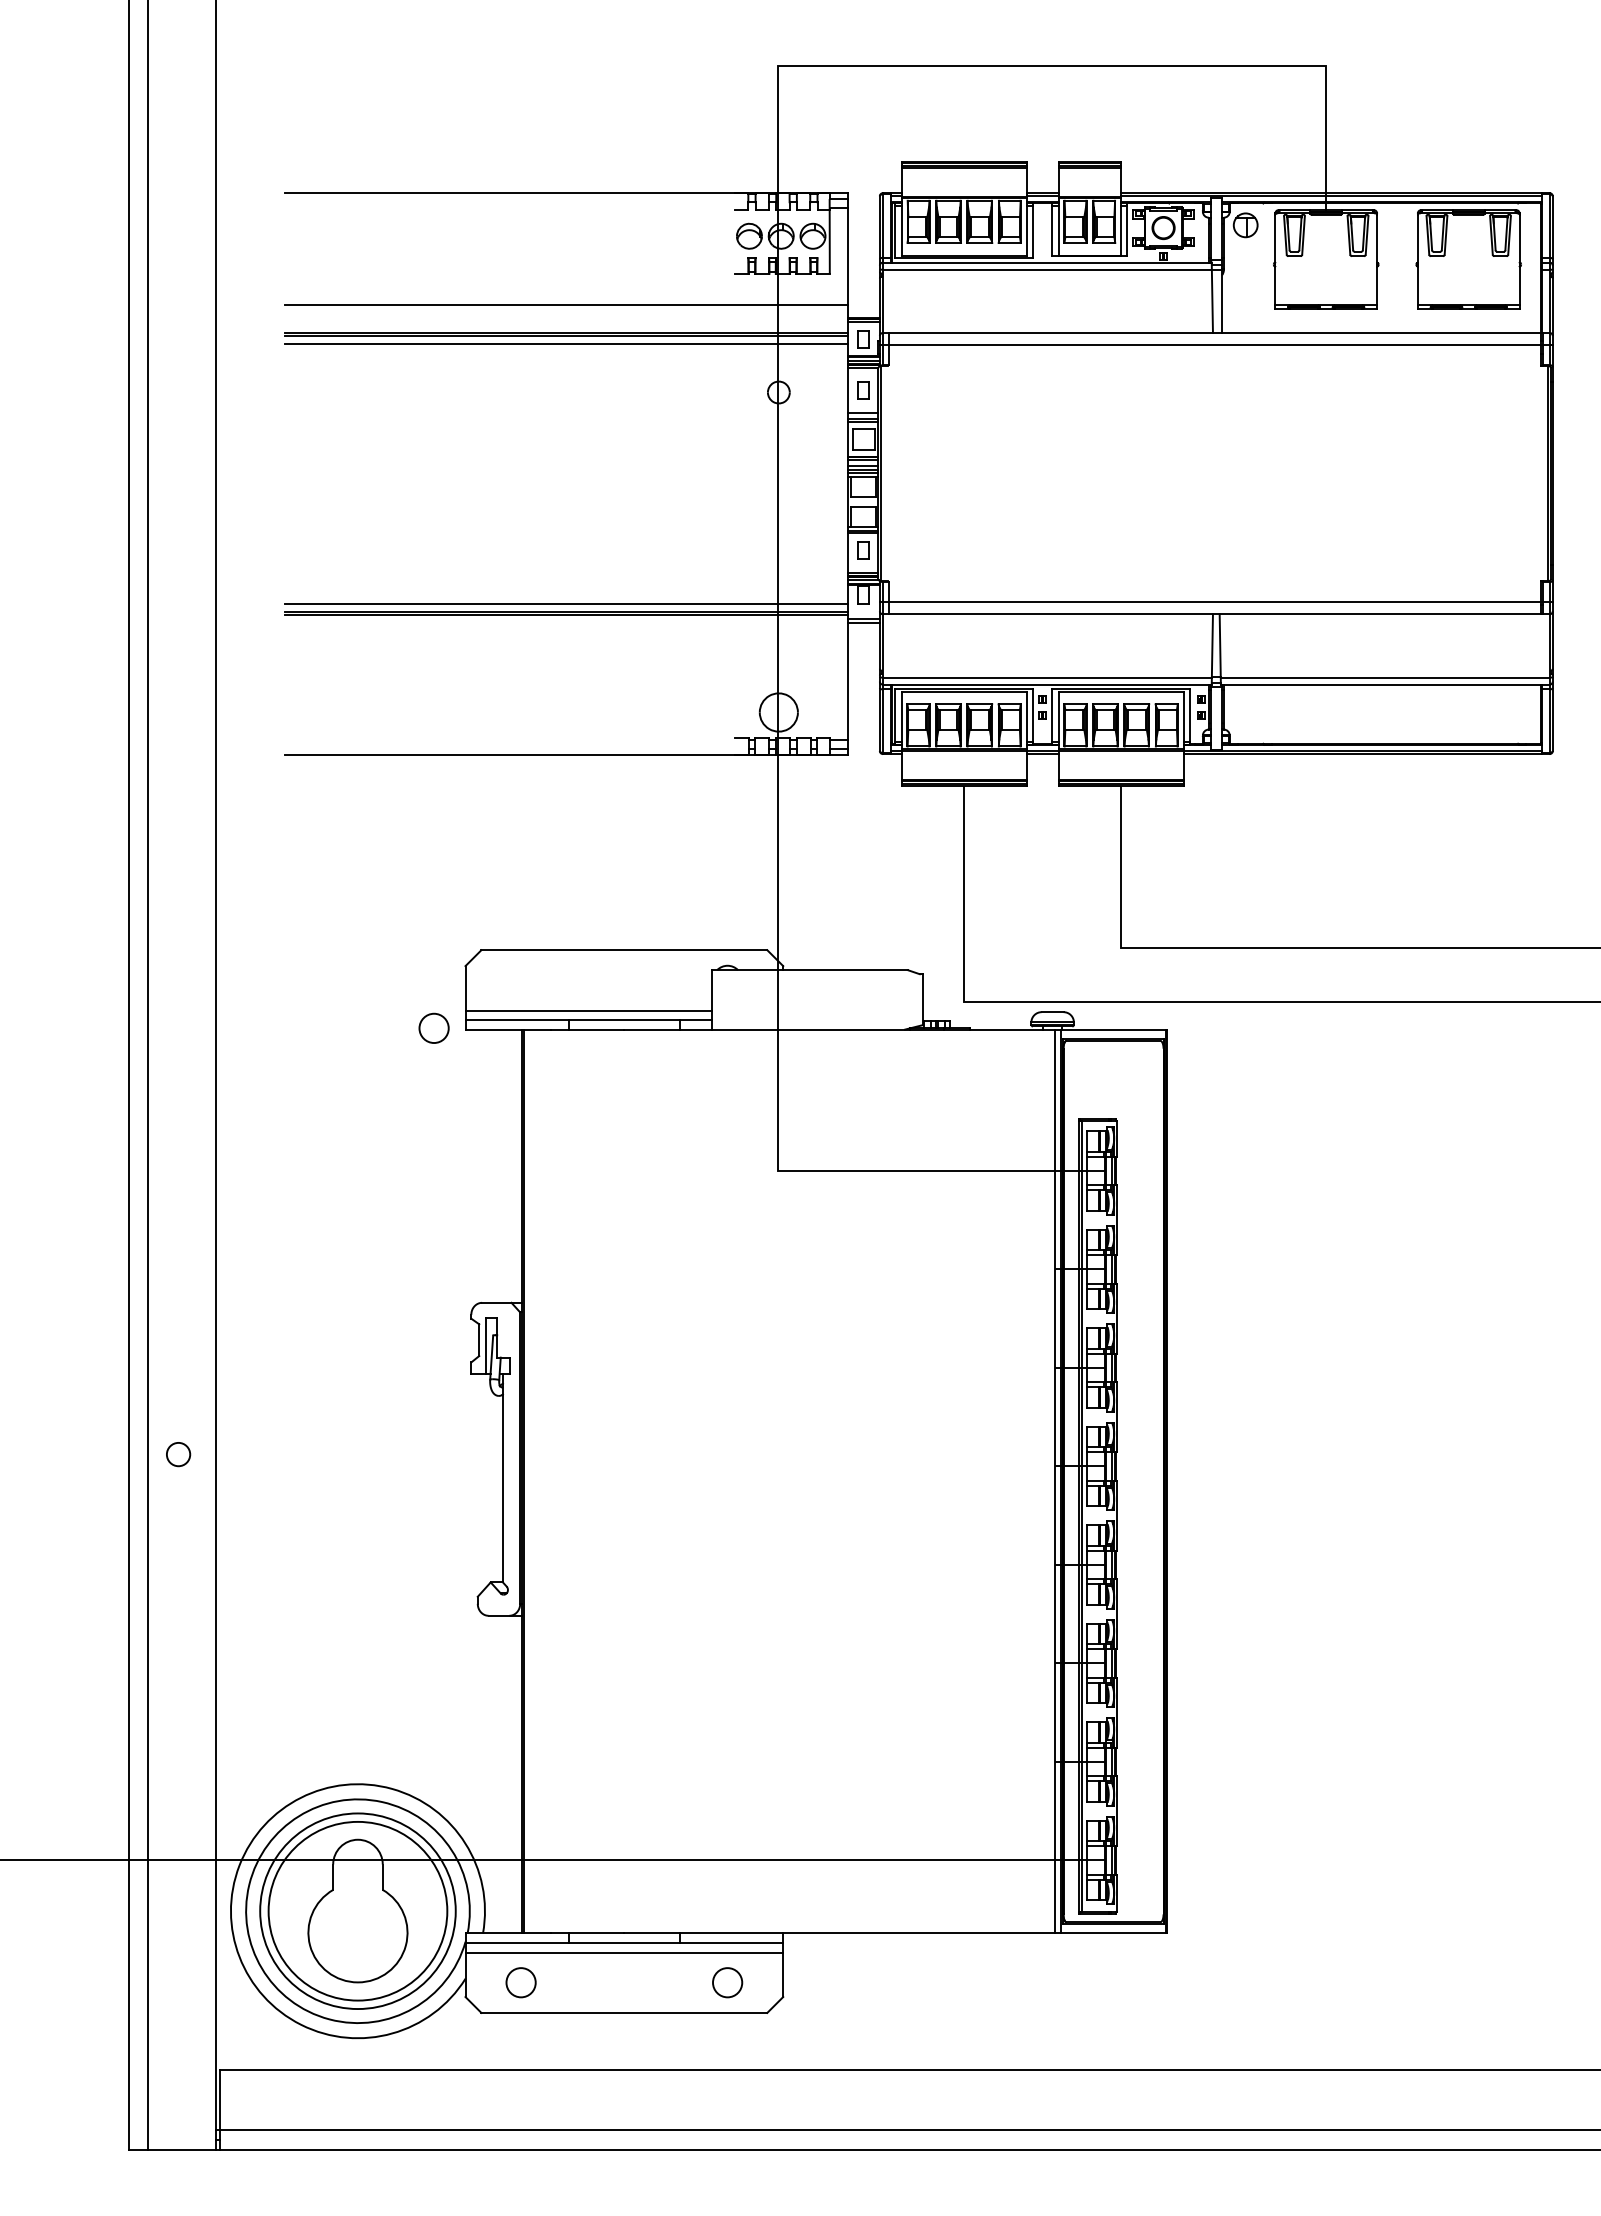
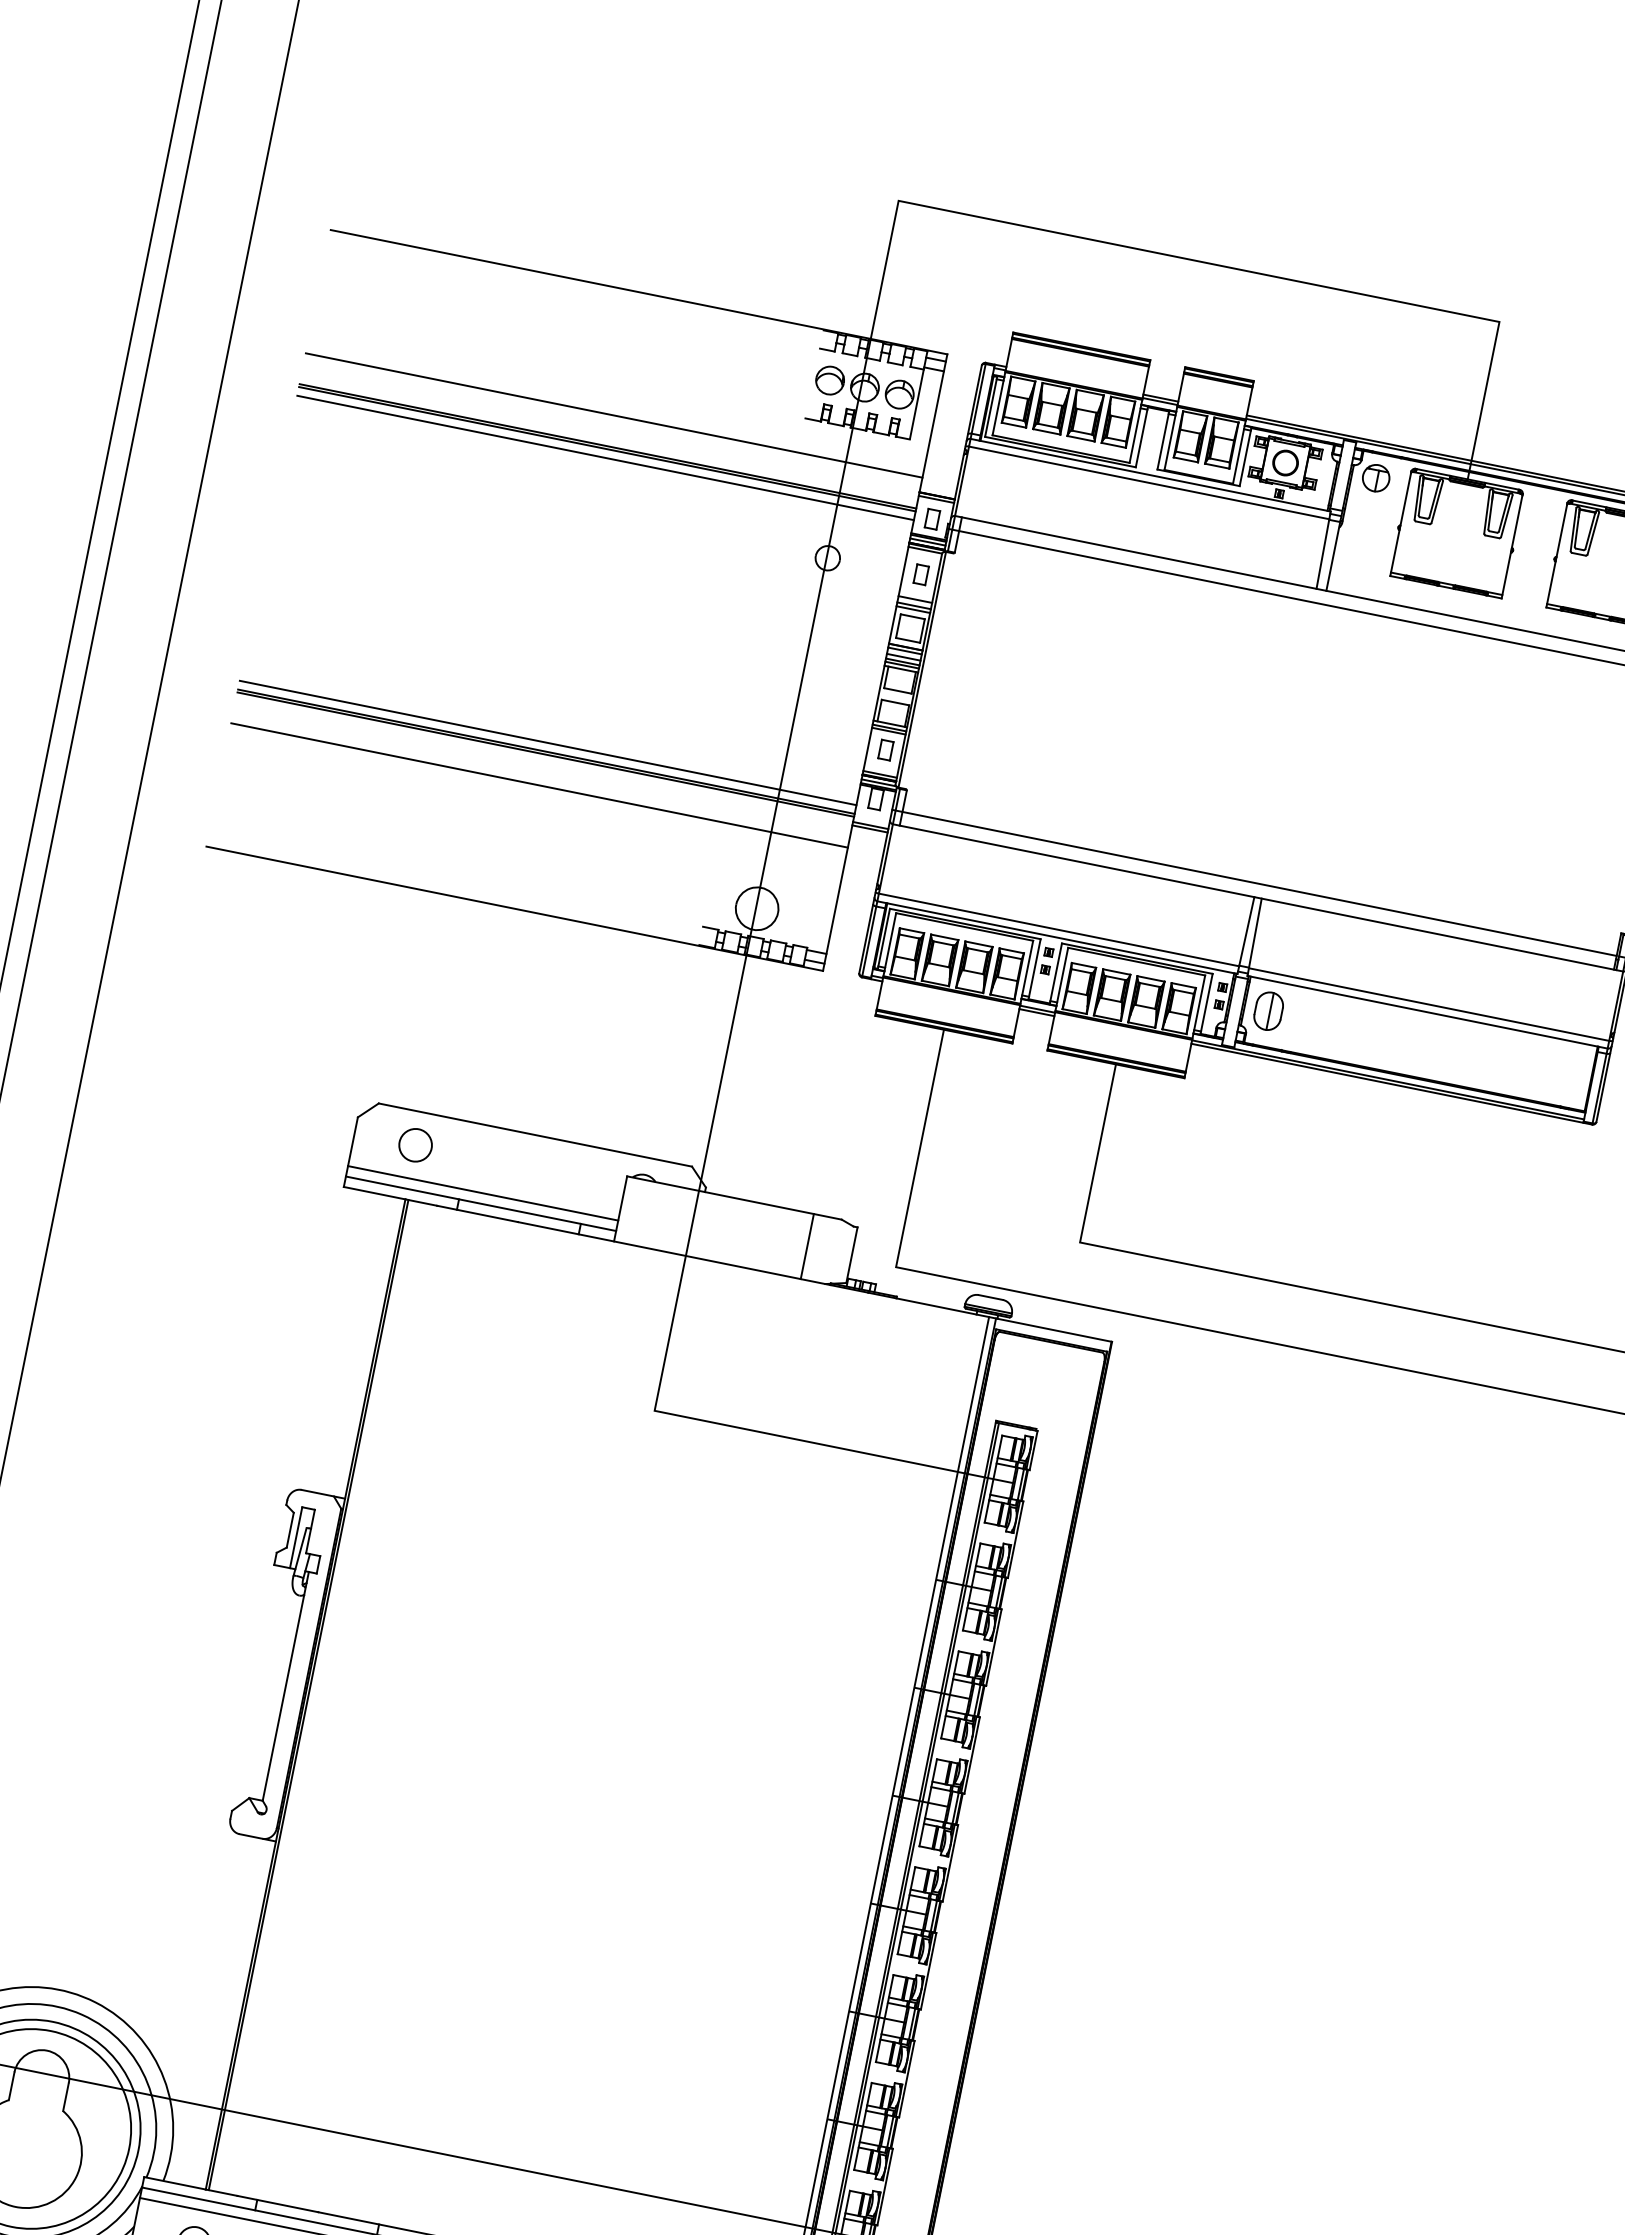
line: (565, 642) -> (538, 784), added
part: (1245, 711) -> (1268, 1010), added
line: (882, 999) -> (807, 1246), added
circle: (433, 1027) -> (415, 1144), moved

